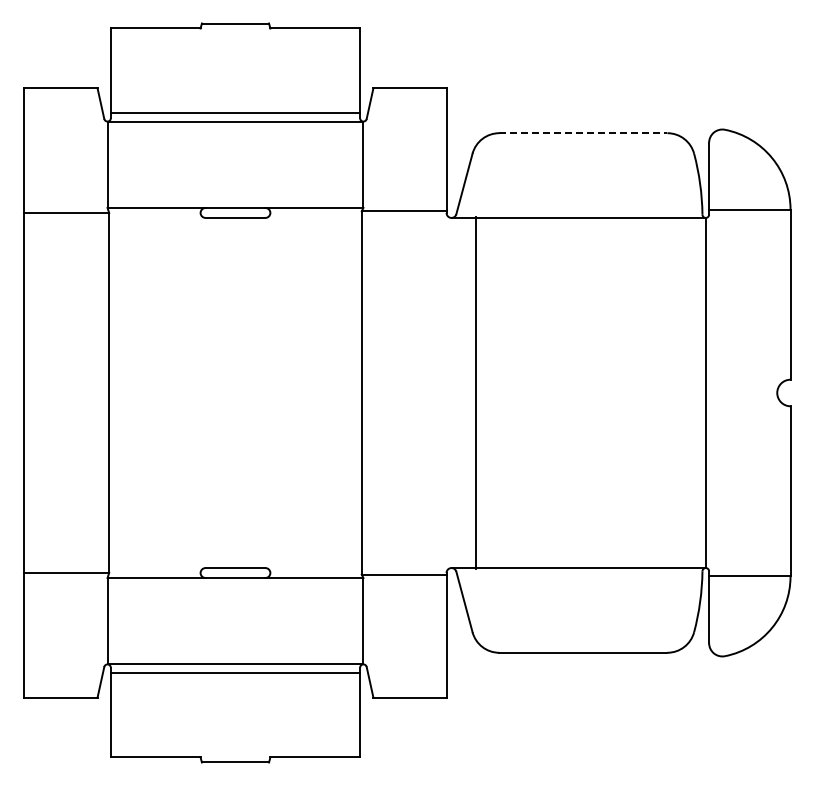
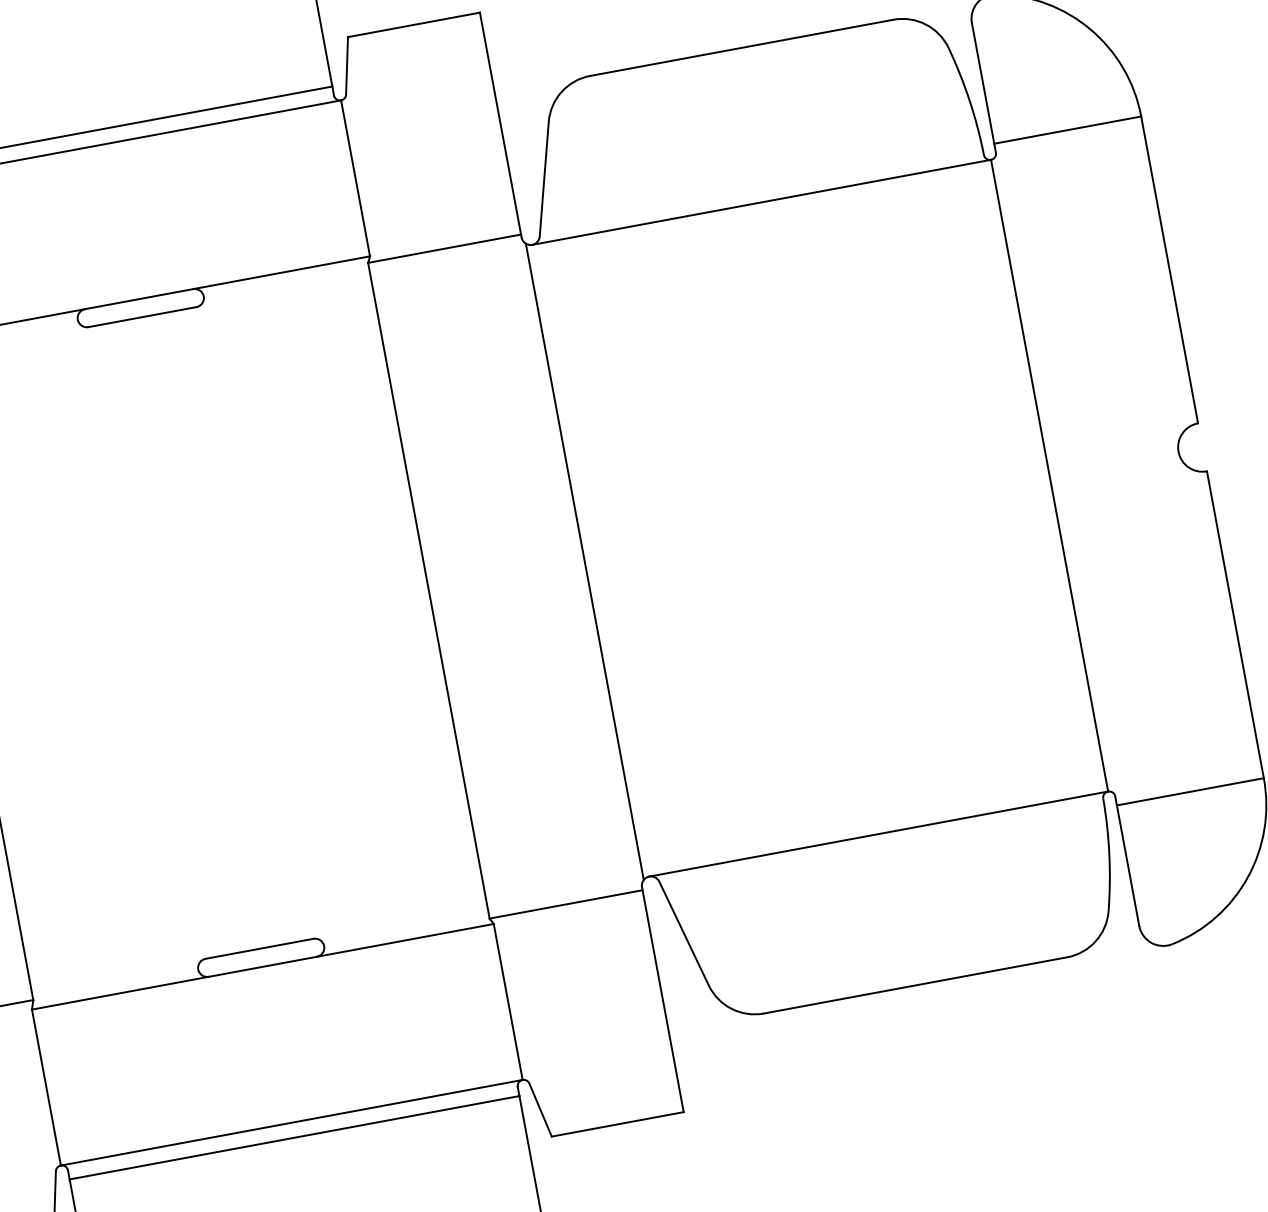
line: (583, 133) -> (742, 48), dashed -> solid
line: (476, 392) -> (585, 560), moved

